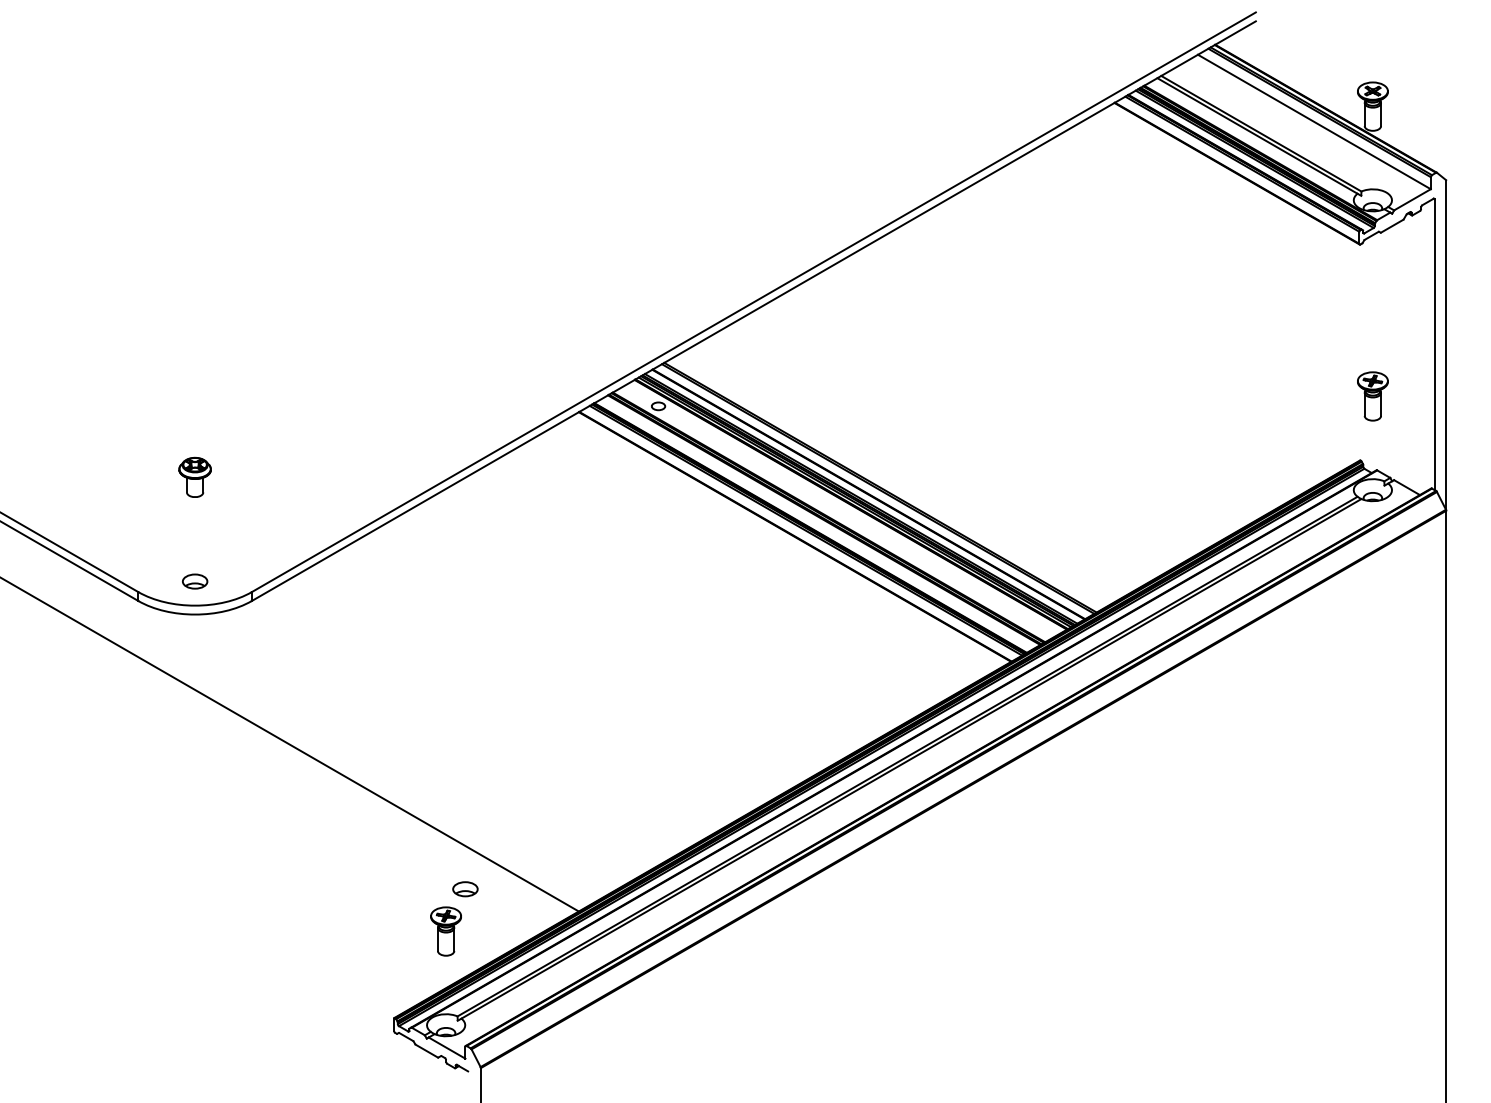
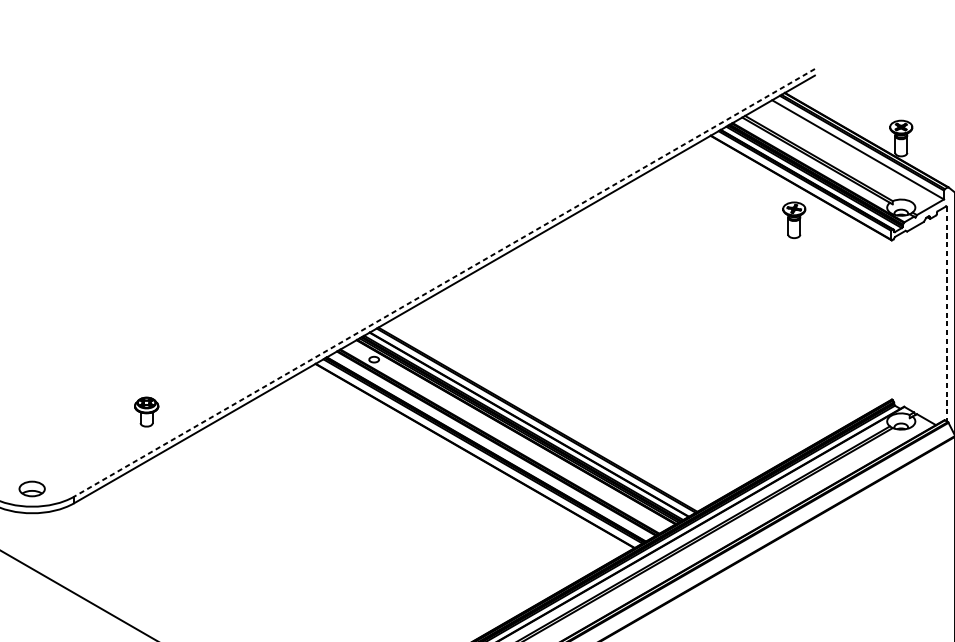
line: (753, 302) -> (444, 283), solid -> dashed
line: (1434, 345) -> (946, 314), solid -> dashed
part: (1372, 396) -> (793, 220), moved
part: (194, 476) -> (146, 411), moved
part: (195, 581) -> (32, 488), size x1.4

